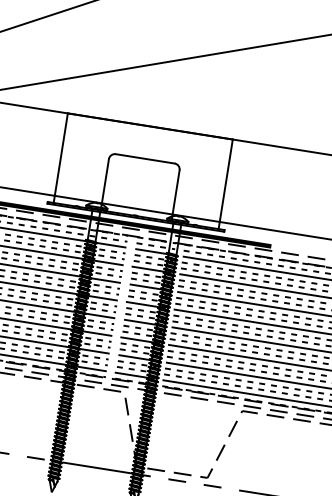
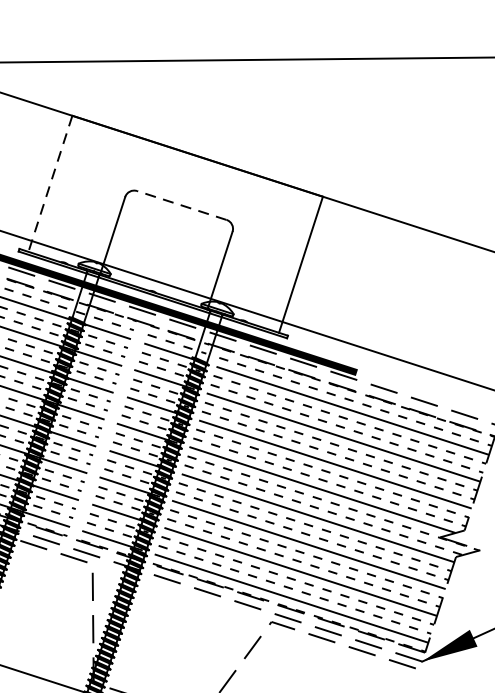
line: (60, 158) -> (49, 184), solid -> dashed
line: (145, 158) -> (182, 204), solid -> dashed

